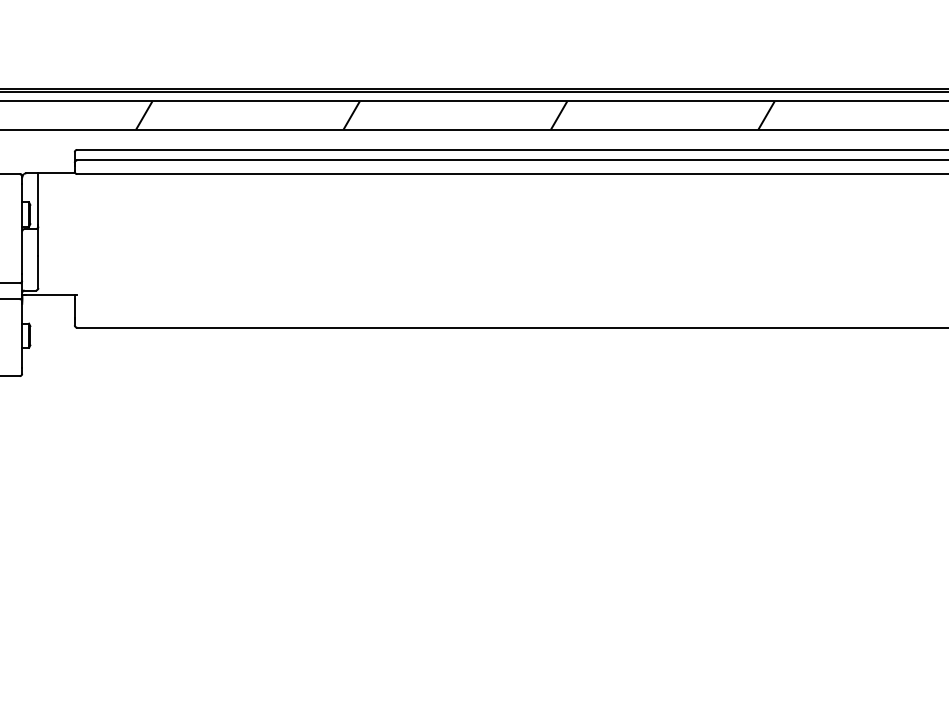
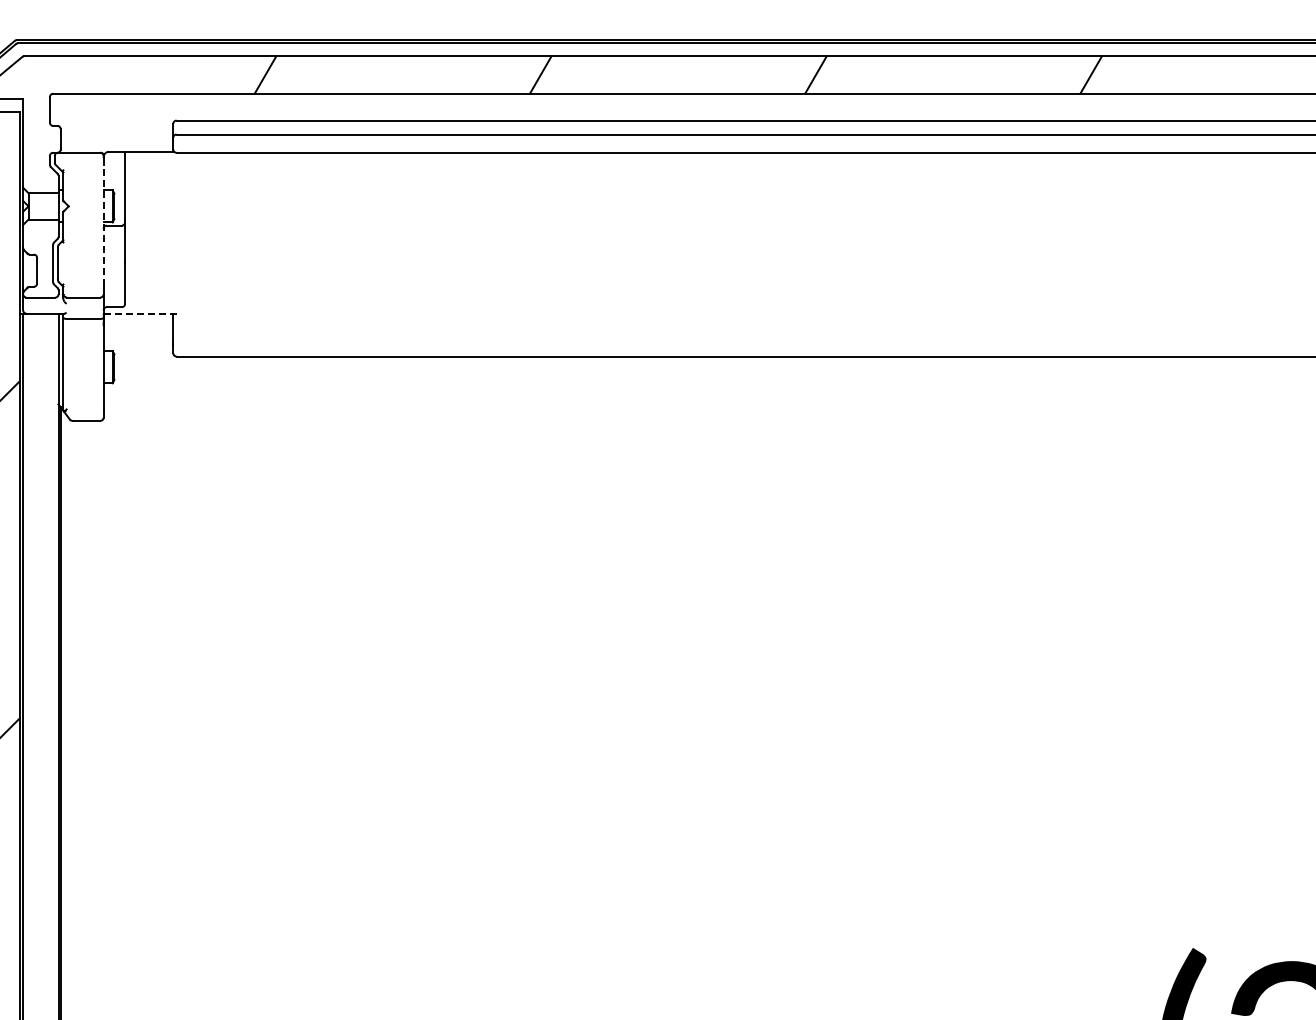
line: (22, 228) -> (103, 225), solid -> dashed
line: (51, 295) -> (142, 313), solid -> dashed

